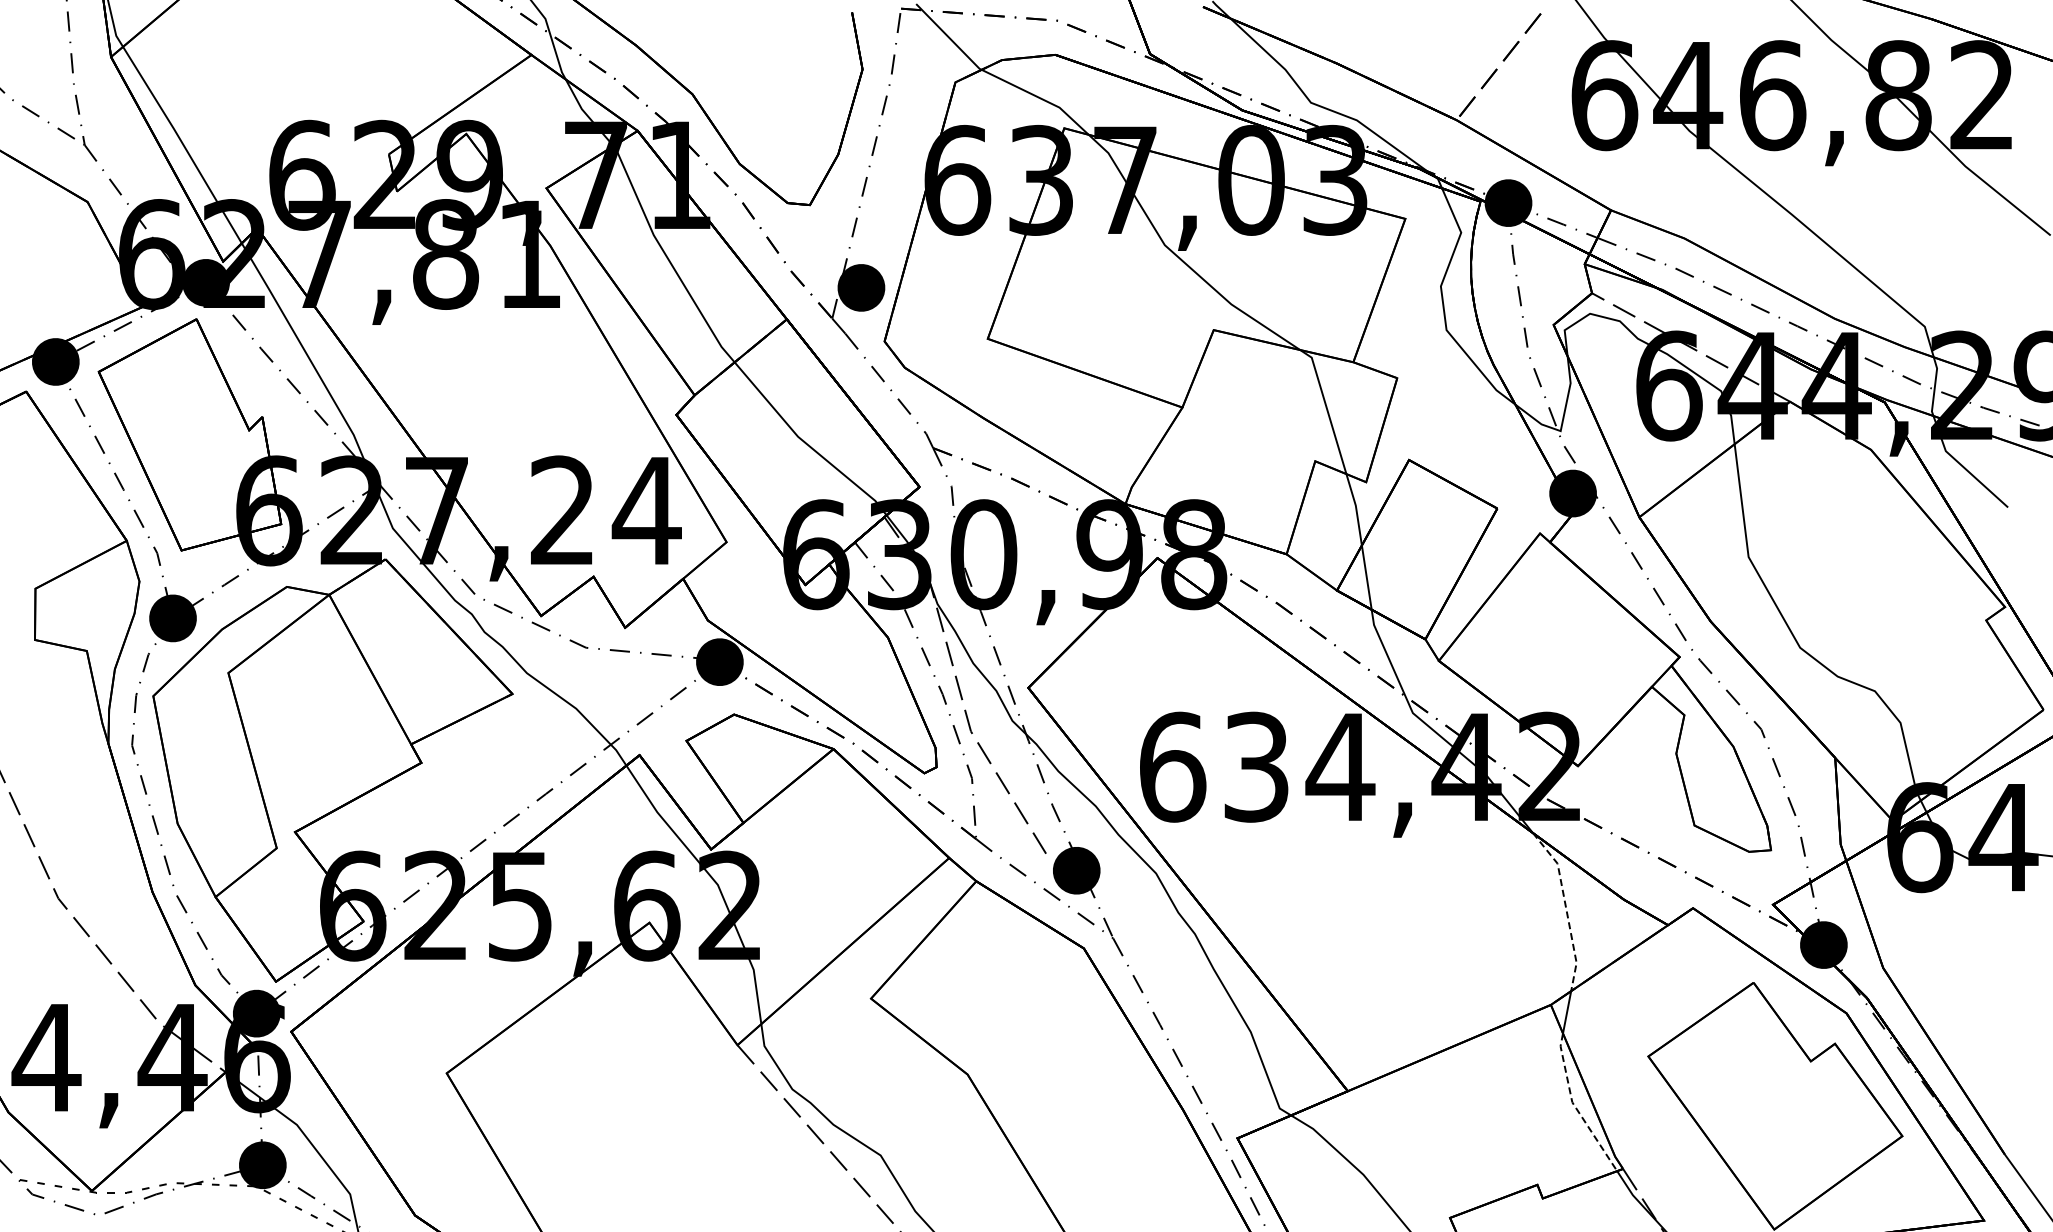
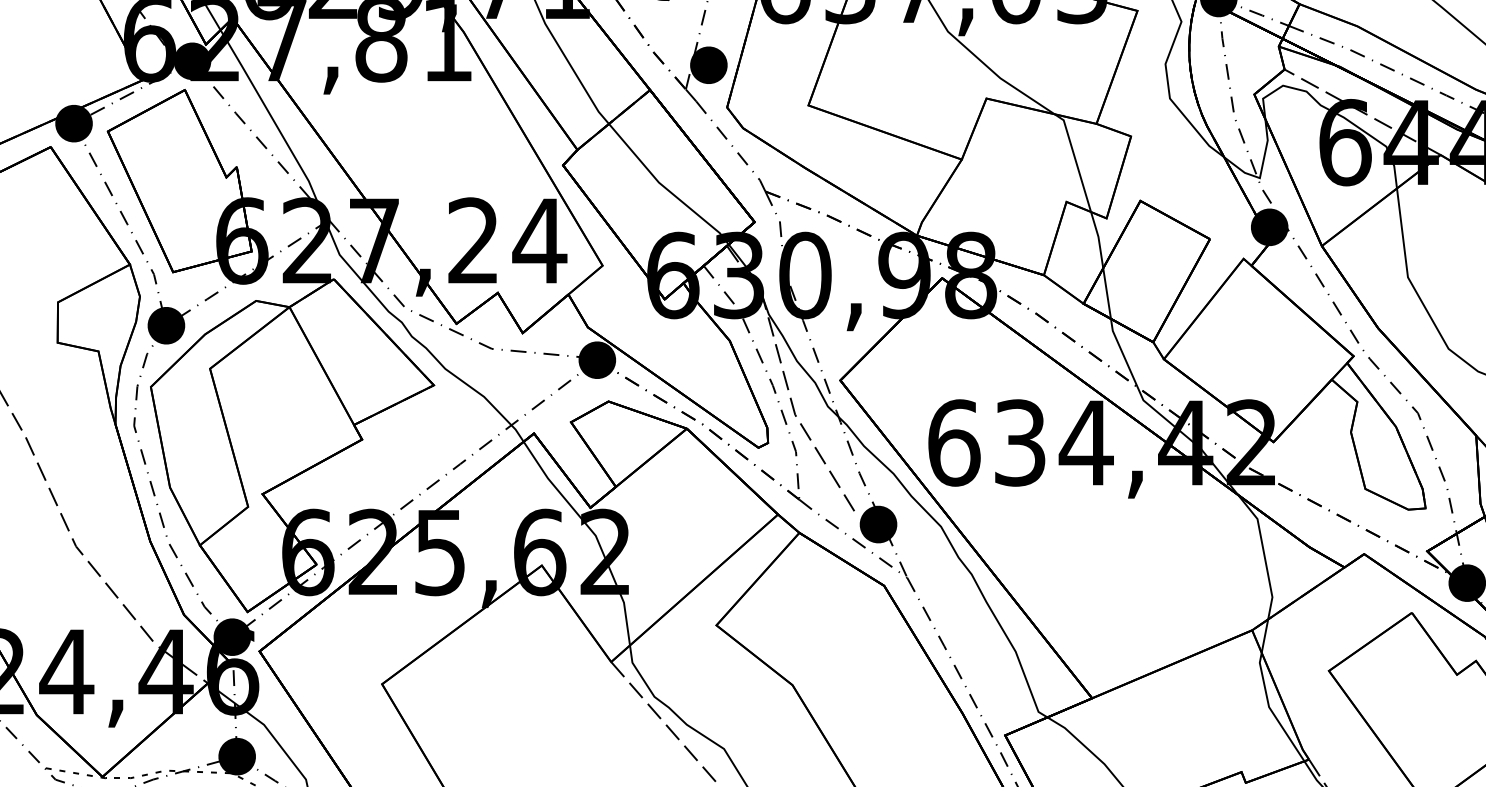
line: (1566, 908) -> (1264, 554), dashed -> solid
line: (1575, 1106) -> (1271, 710), dashed -> solid

